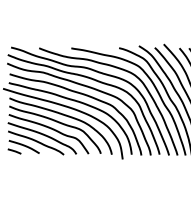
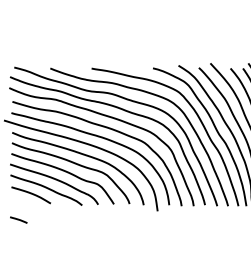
line: (14, 151) -> (18, 219), moved

